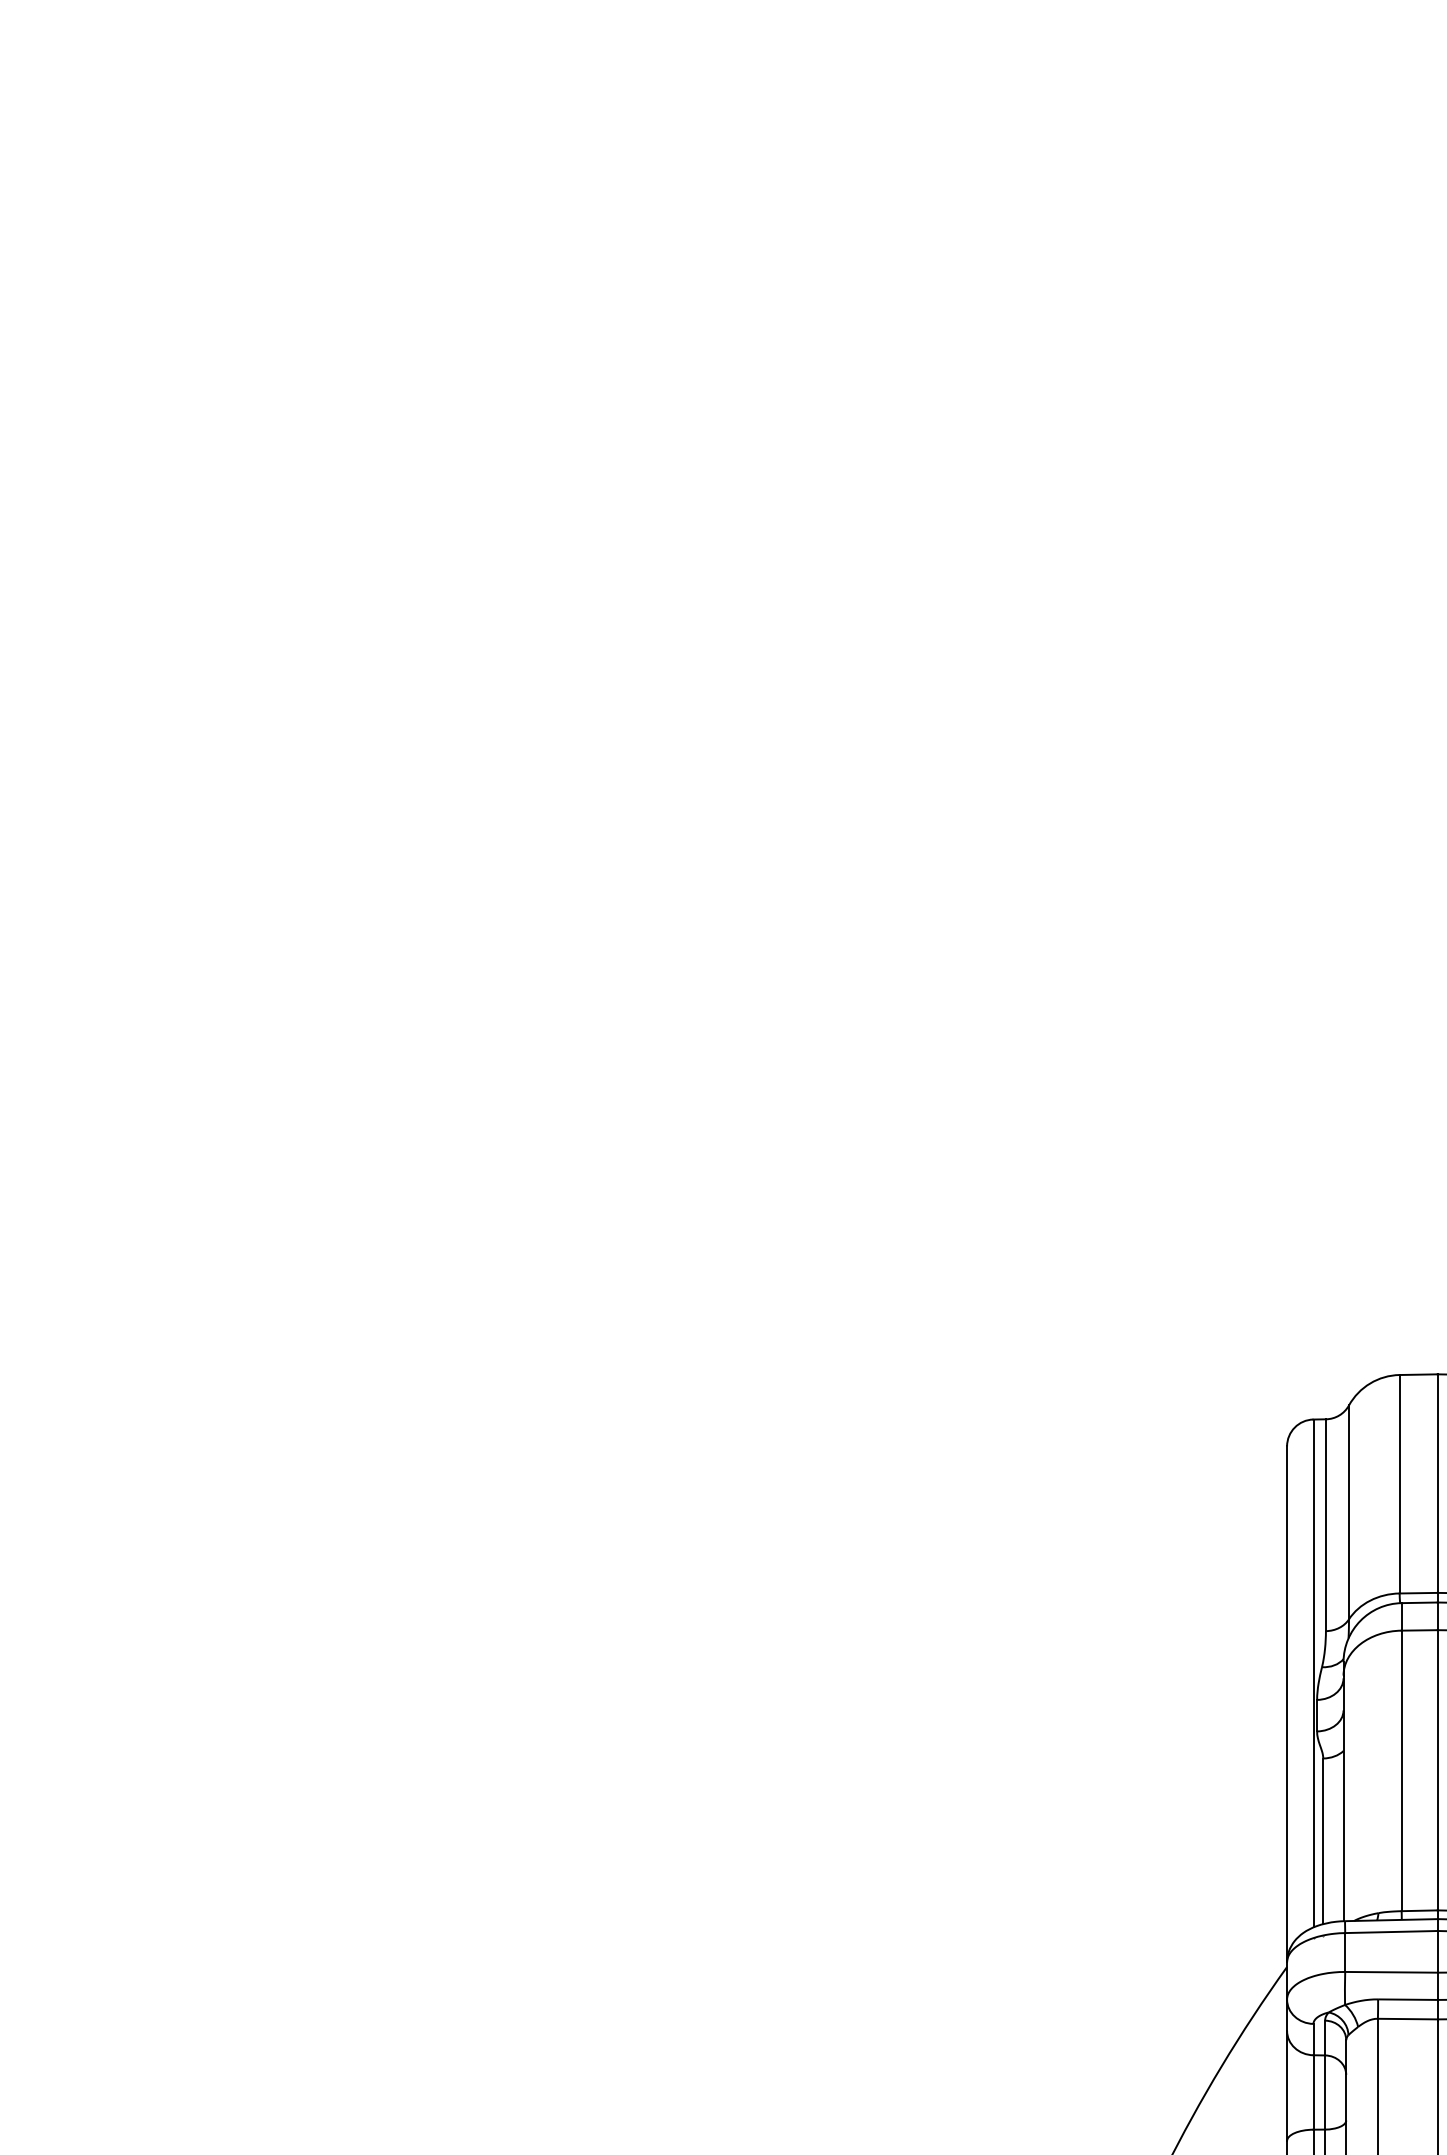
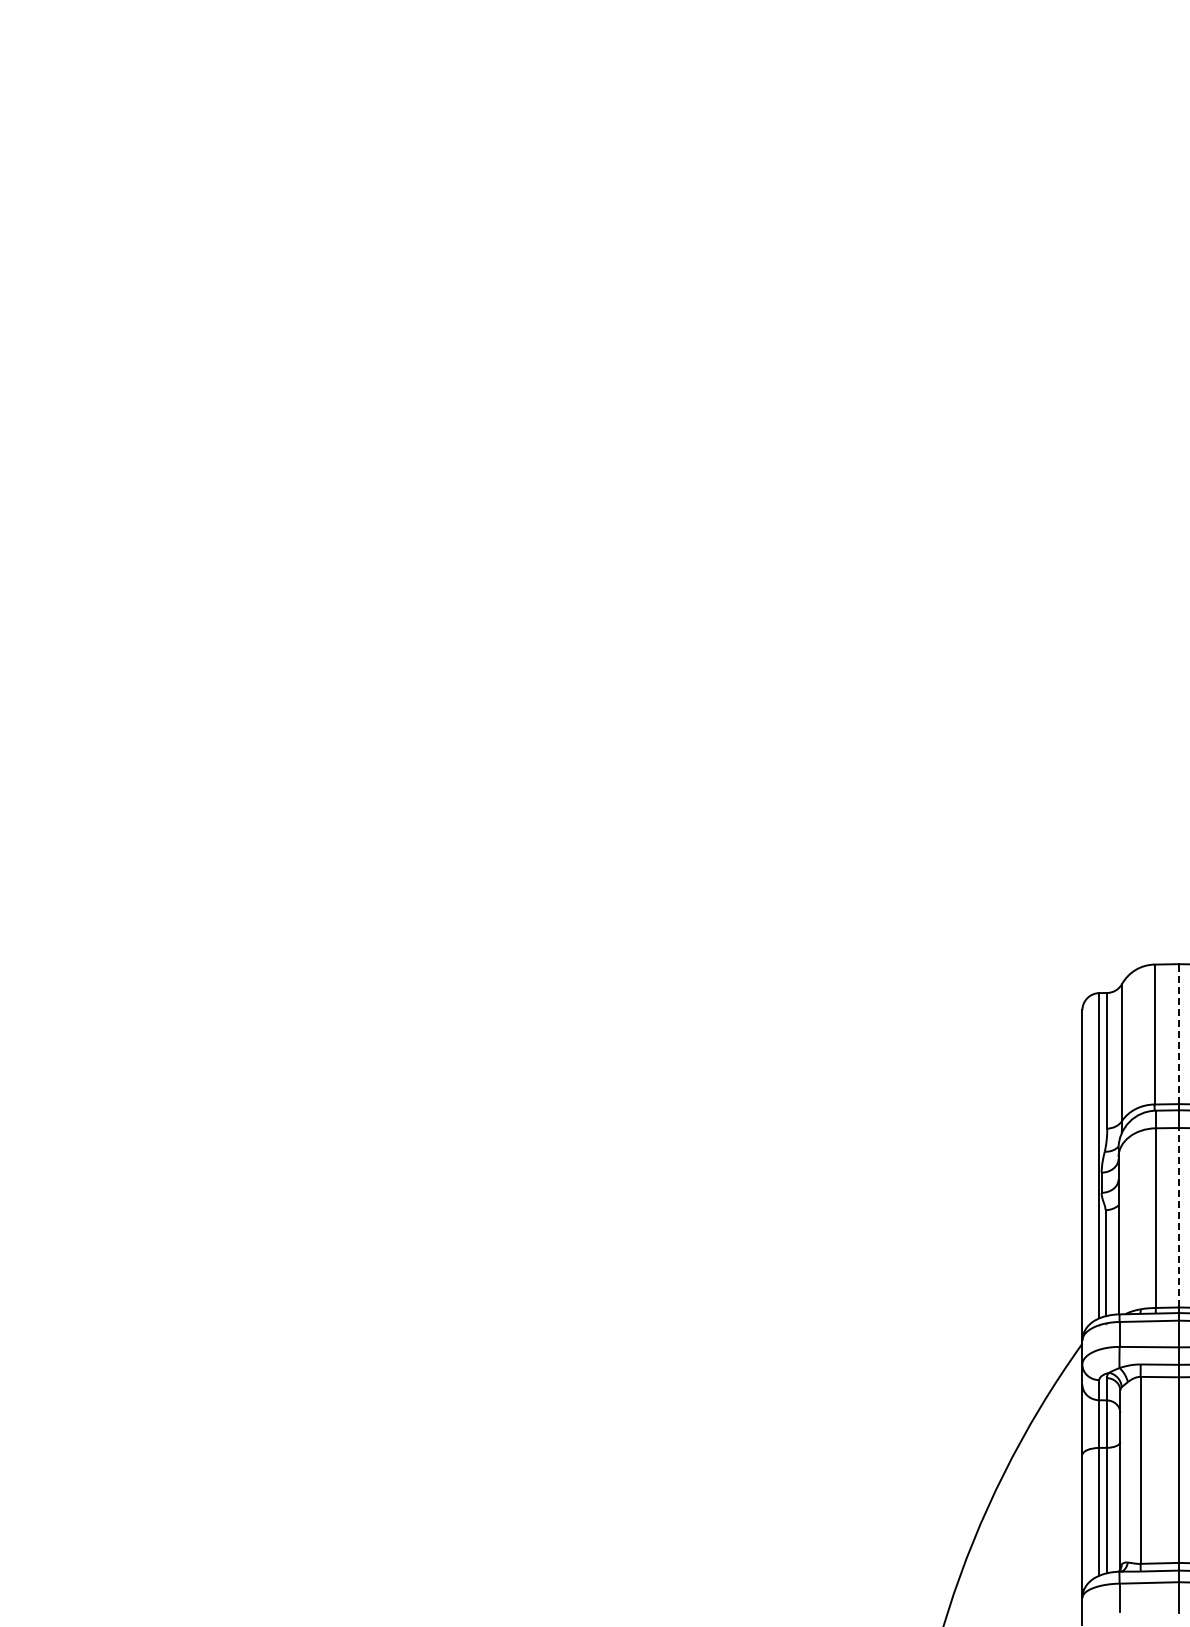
line: (1437, 1484) -> (1178, 1034), solid -> dashed
line: (1437, 1769) -> (1178, 1217), solid -> dashed

